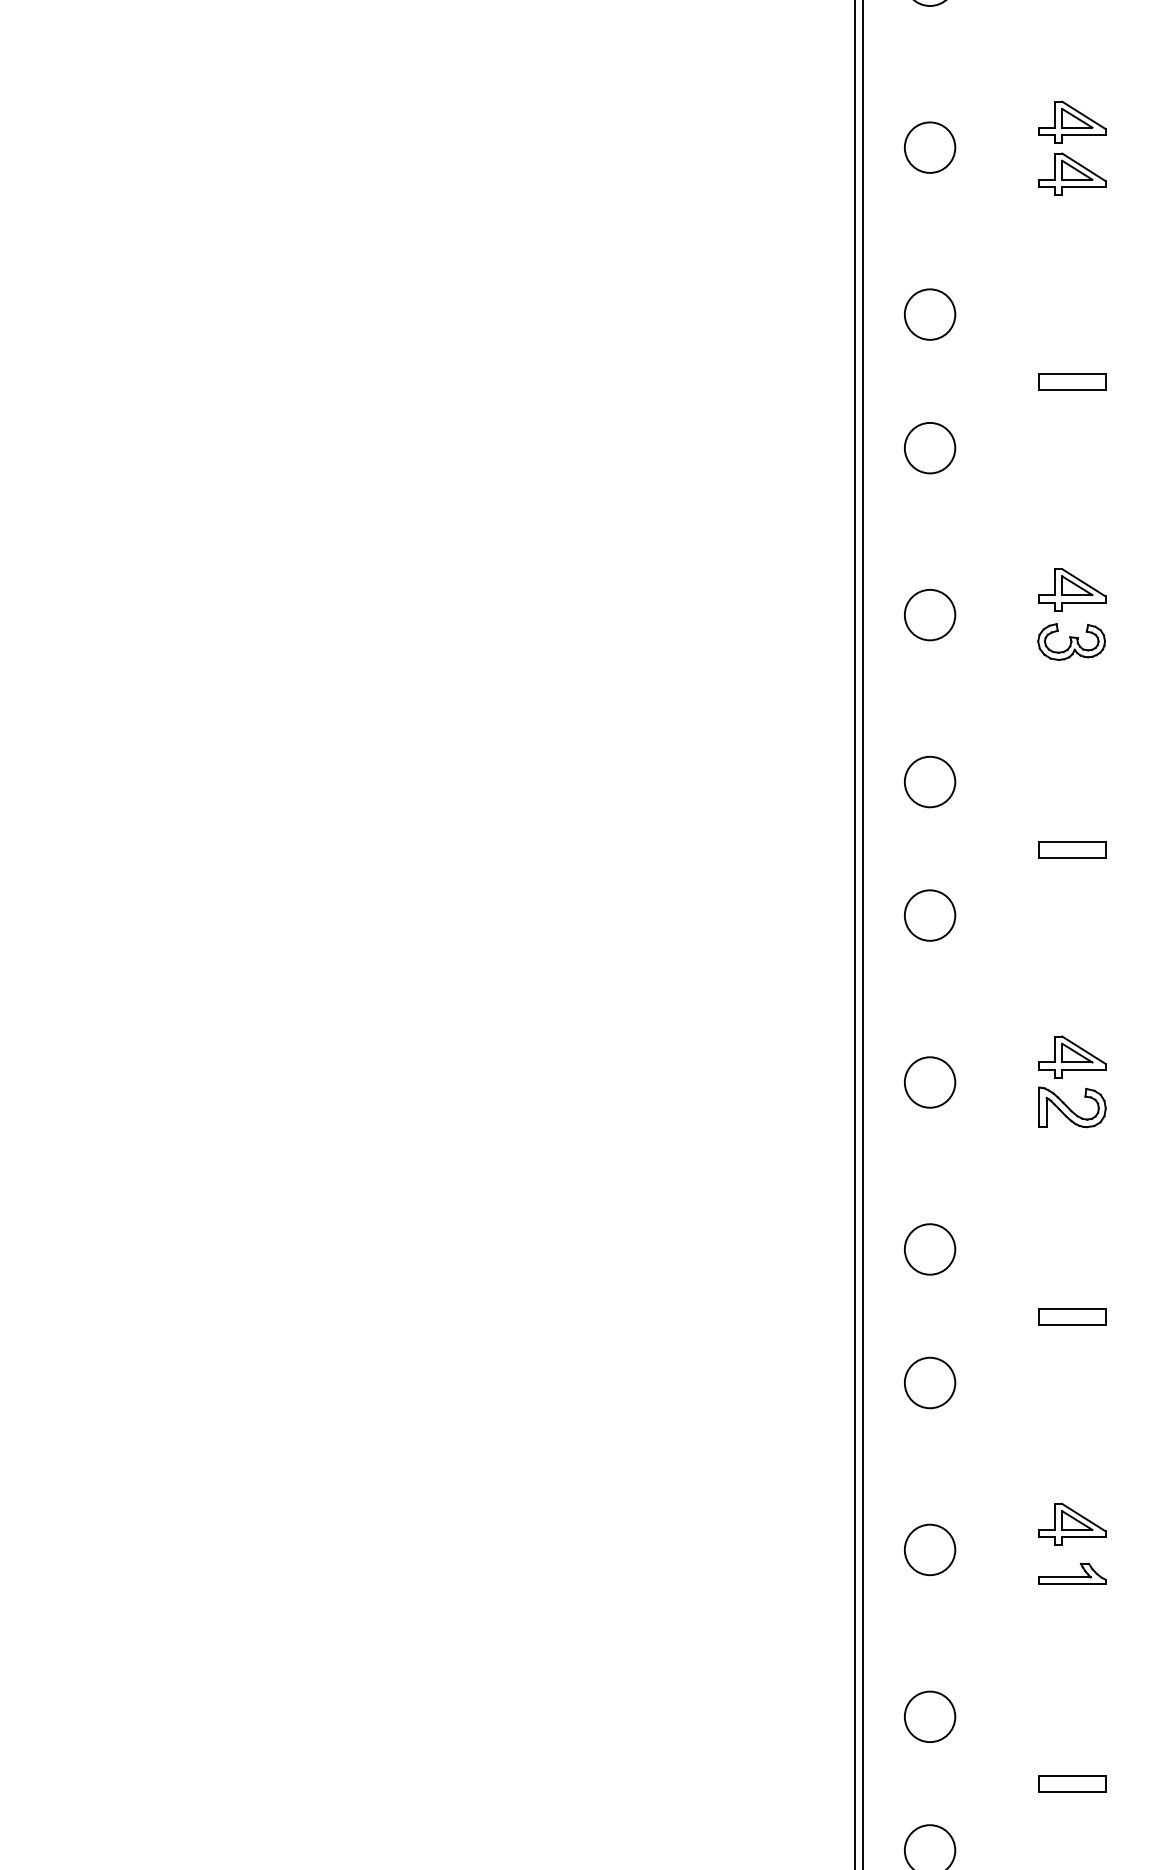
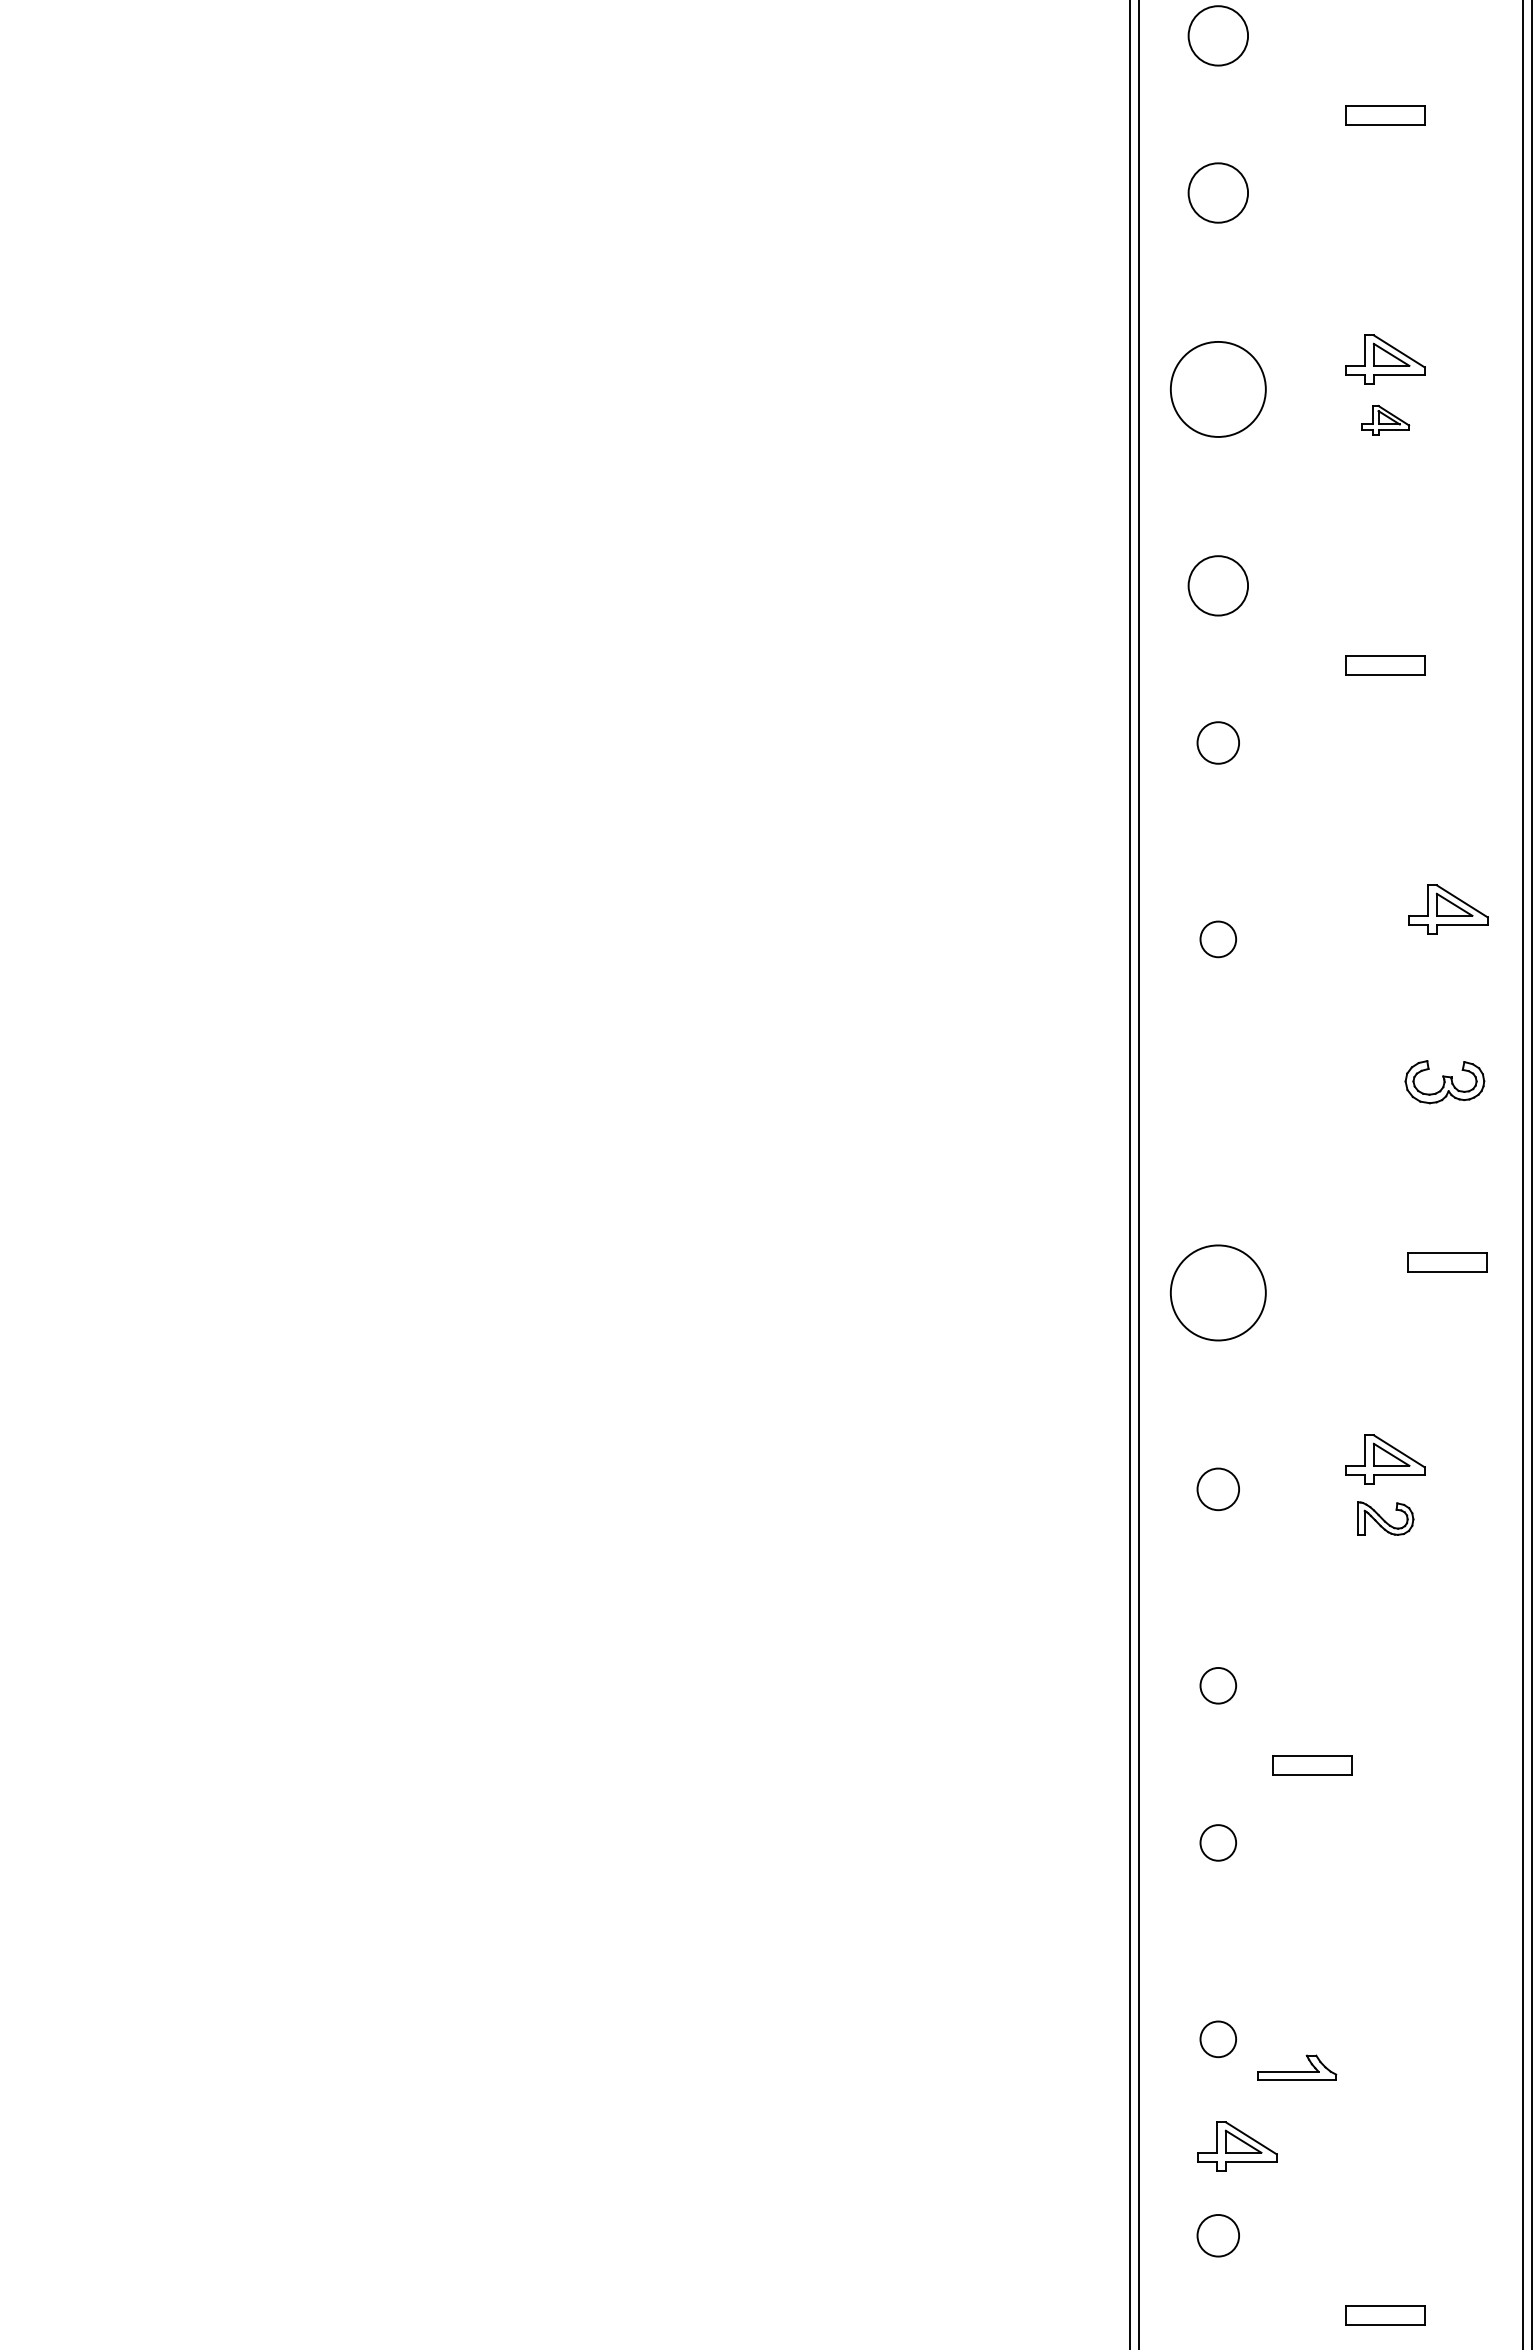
circle: (930, 147) -> (1218, 389), size x1.6
part: (1072, 174) -> (1385, 420), size x0.6
circle: (930, 447) -> (1218, 742), size x0.7
part: (1072, 589) -> (1448, 909), moved
circle: (930, 615) -> (1218, 939), size x0.6
part: (1071, 642) -> (1444, 1082), moved
circle: (929, 781) -> (1217, 1135), removed
part: (1072, 849) -> (1447, 1262), moved
circle: (930, 915) -> (1218, 1292), size x1.6
circle: (930, 1082) -> (1218, 1489), size x0.7
part: (1072, 1107) -> (1385, 1518), size x0.7
circle: (930, 1249) -> (1218, 1685), size x0.6
part: (1072, 1317) -> (1312, 1765), moved
circle: (930, 1382) -> (1218, 1842), size x0.6
part: (1072, 1524) -> (1237, 2146), moved
circle: (930, 1550) -> (1218, 2039), size x0.6
part: (1072, 1573) -> (1297, 2067), moved
circle: (930, 1716) -> (1218, 2235), size x0.7

